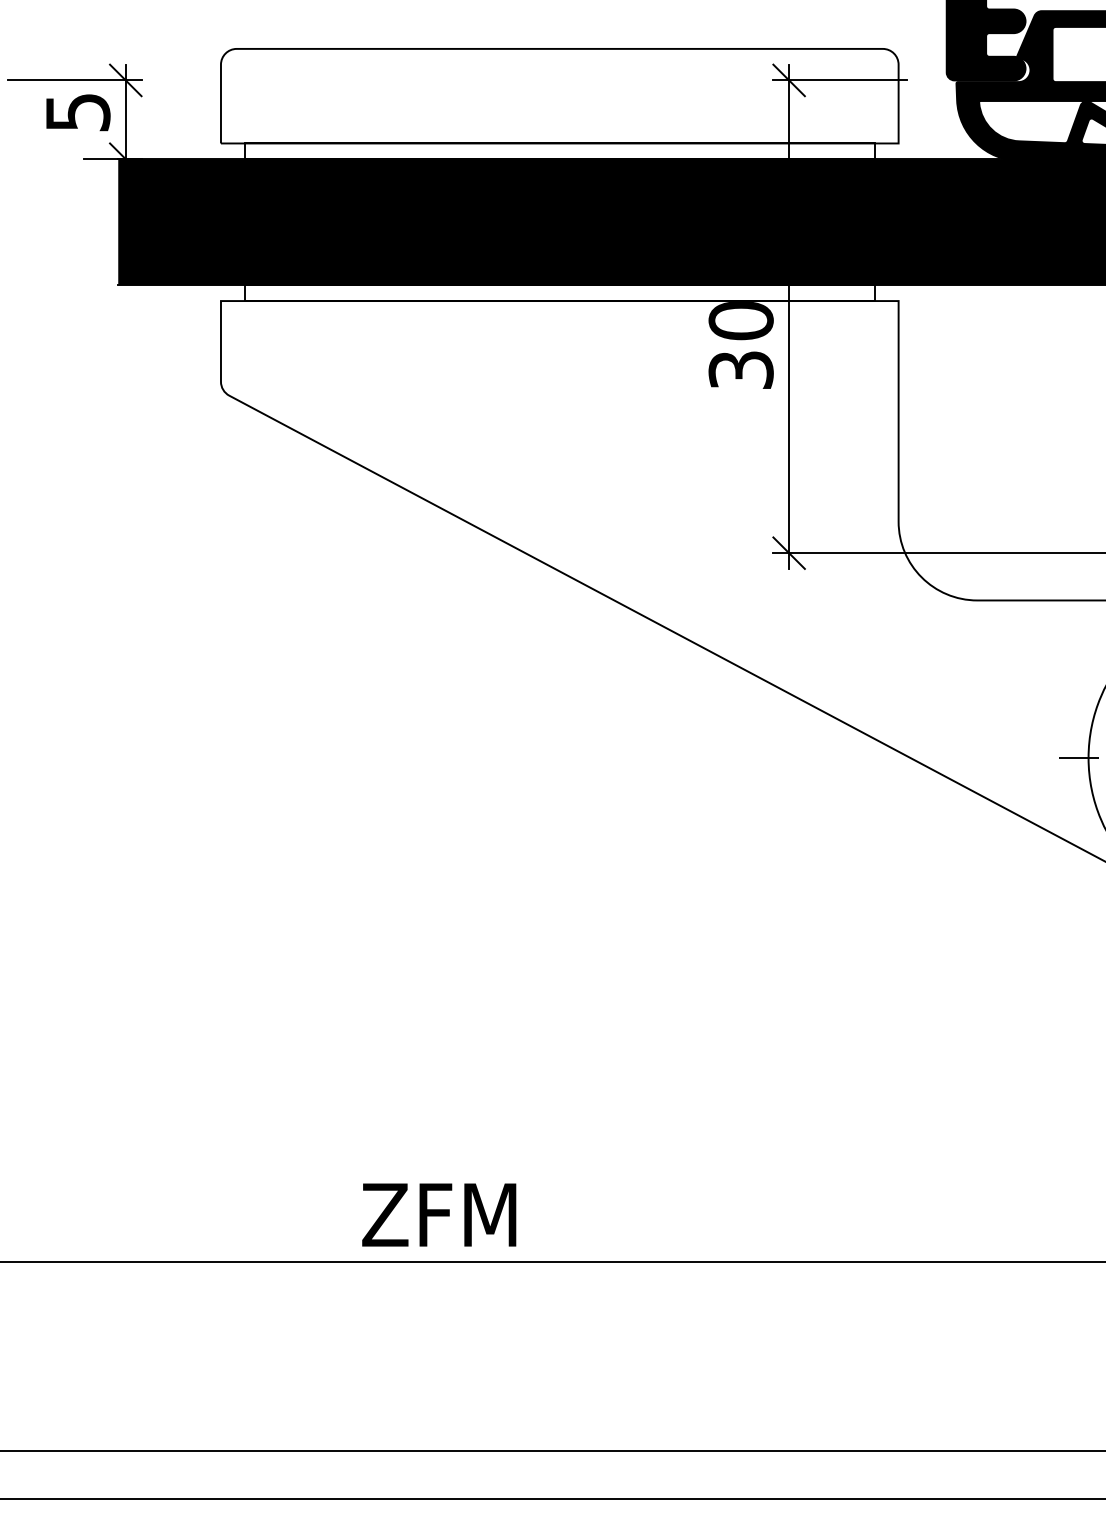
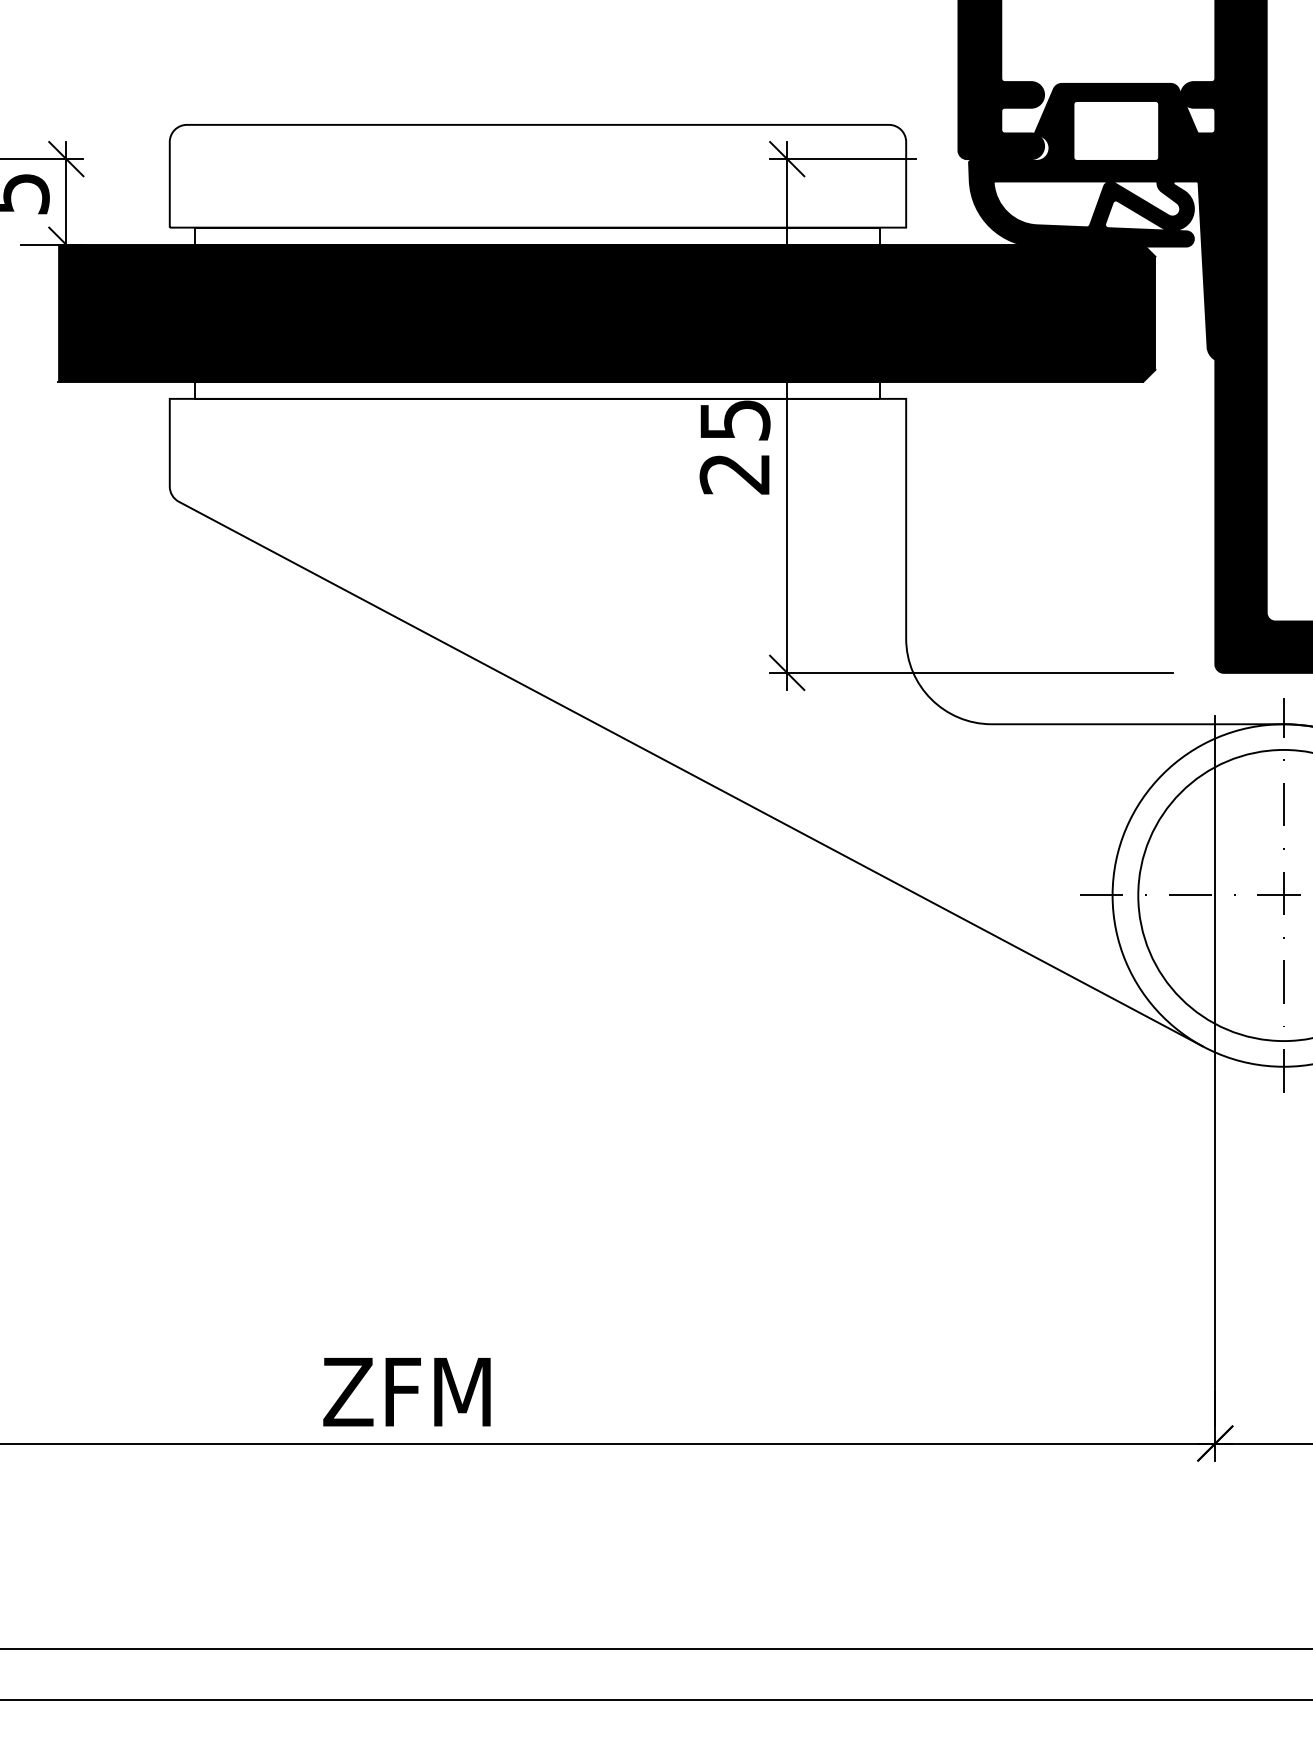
text: (740, 345) -> (734, 447), 30 -> 25

